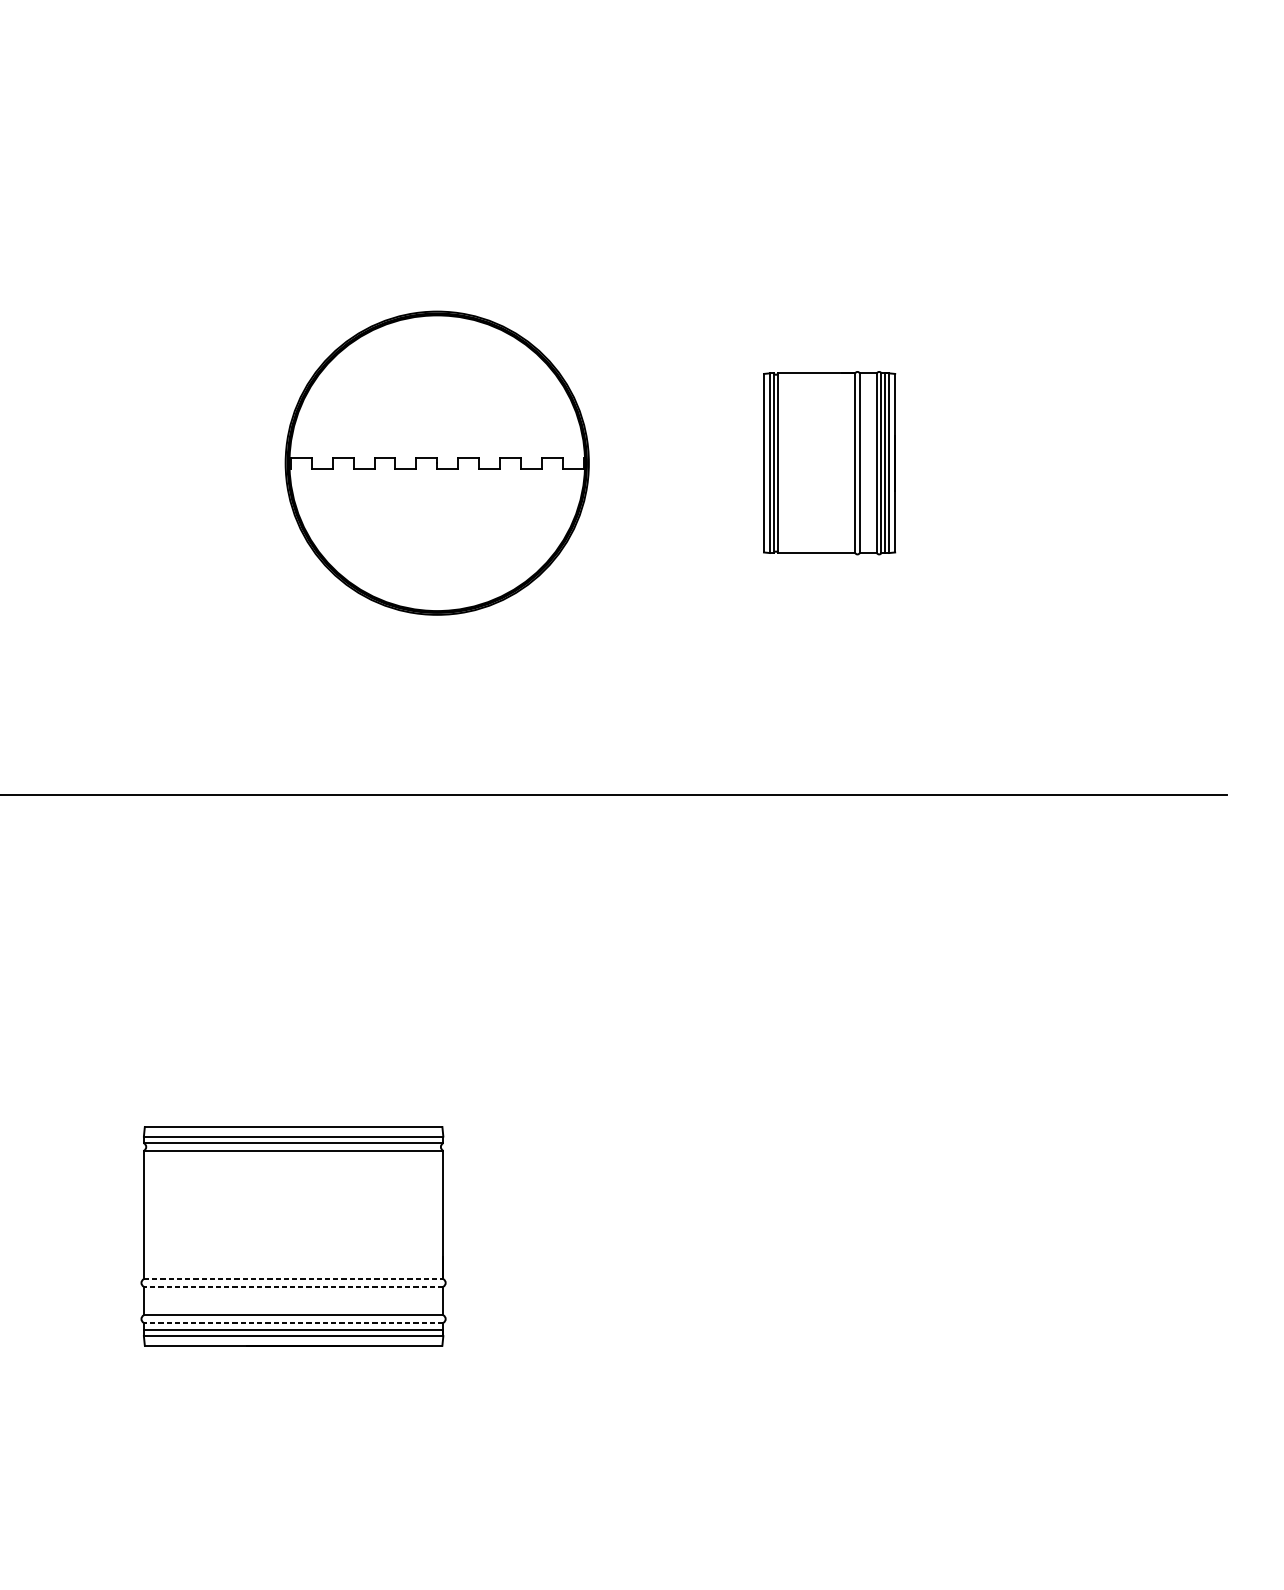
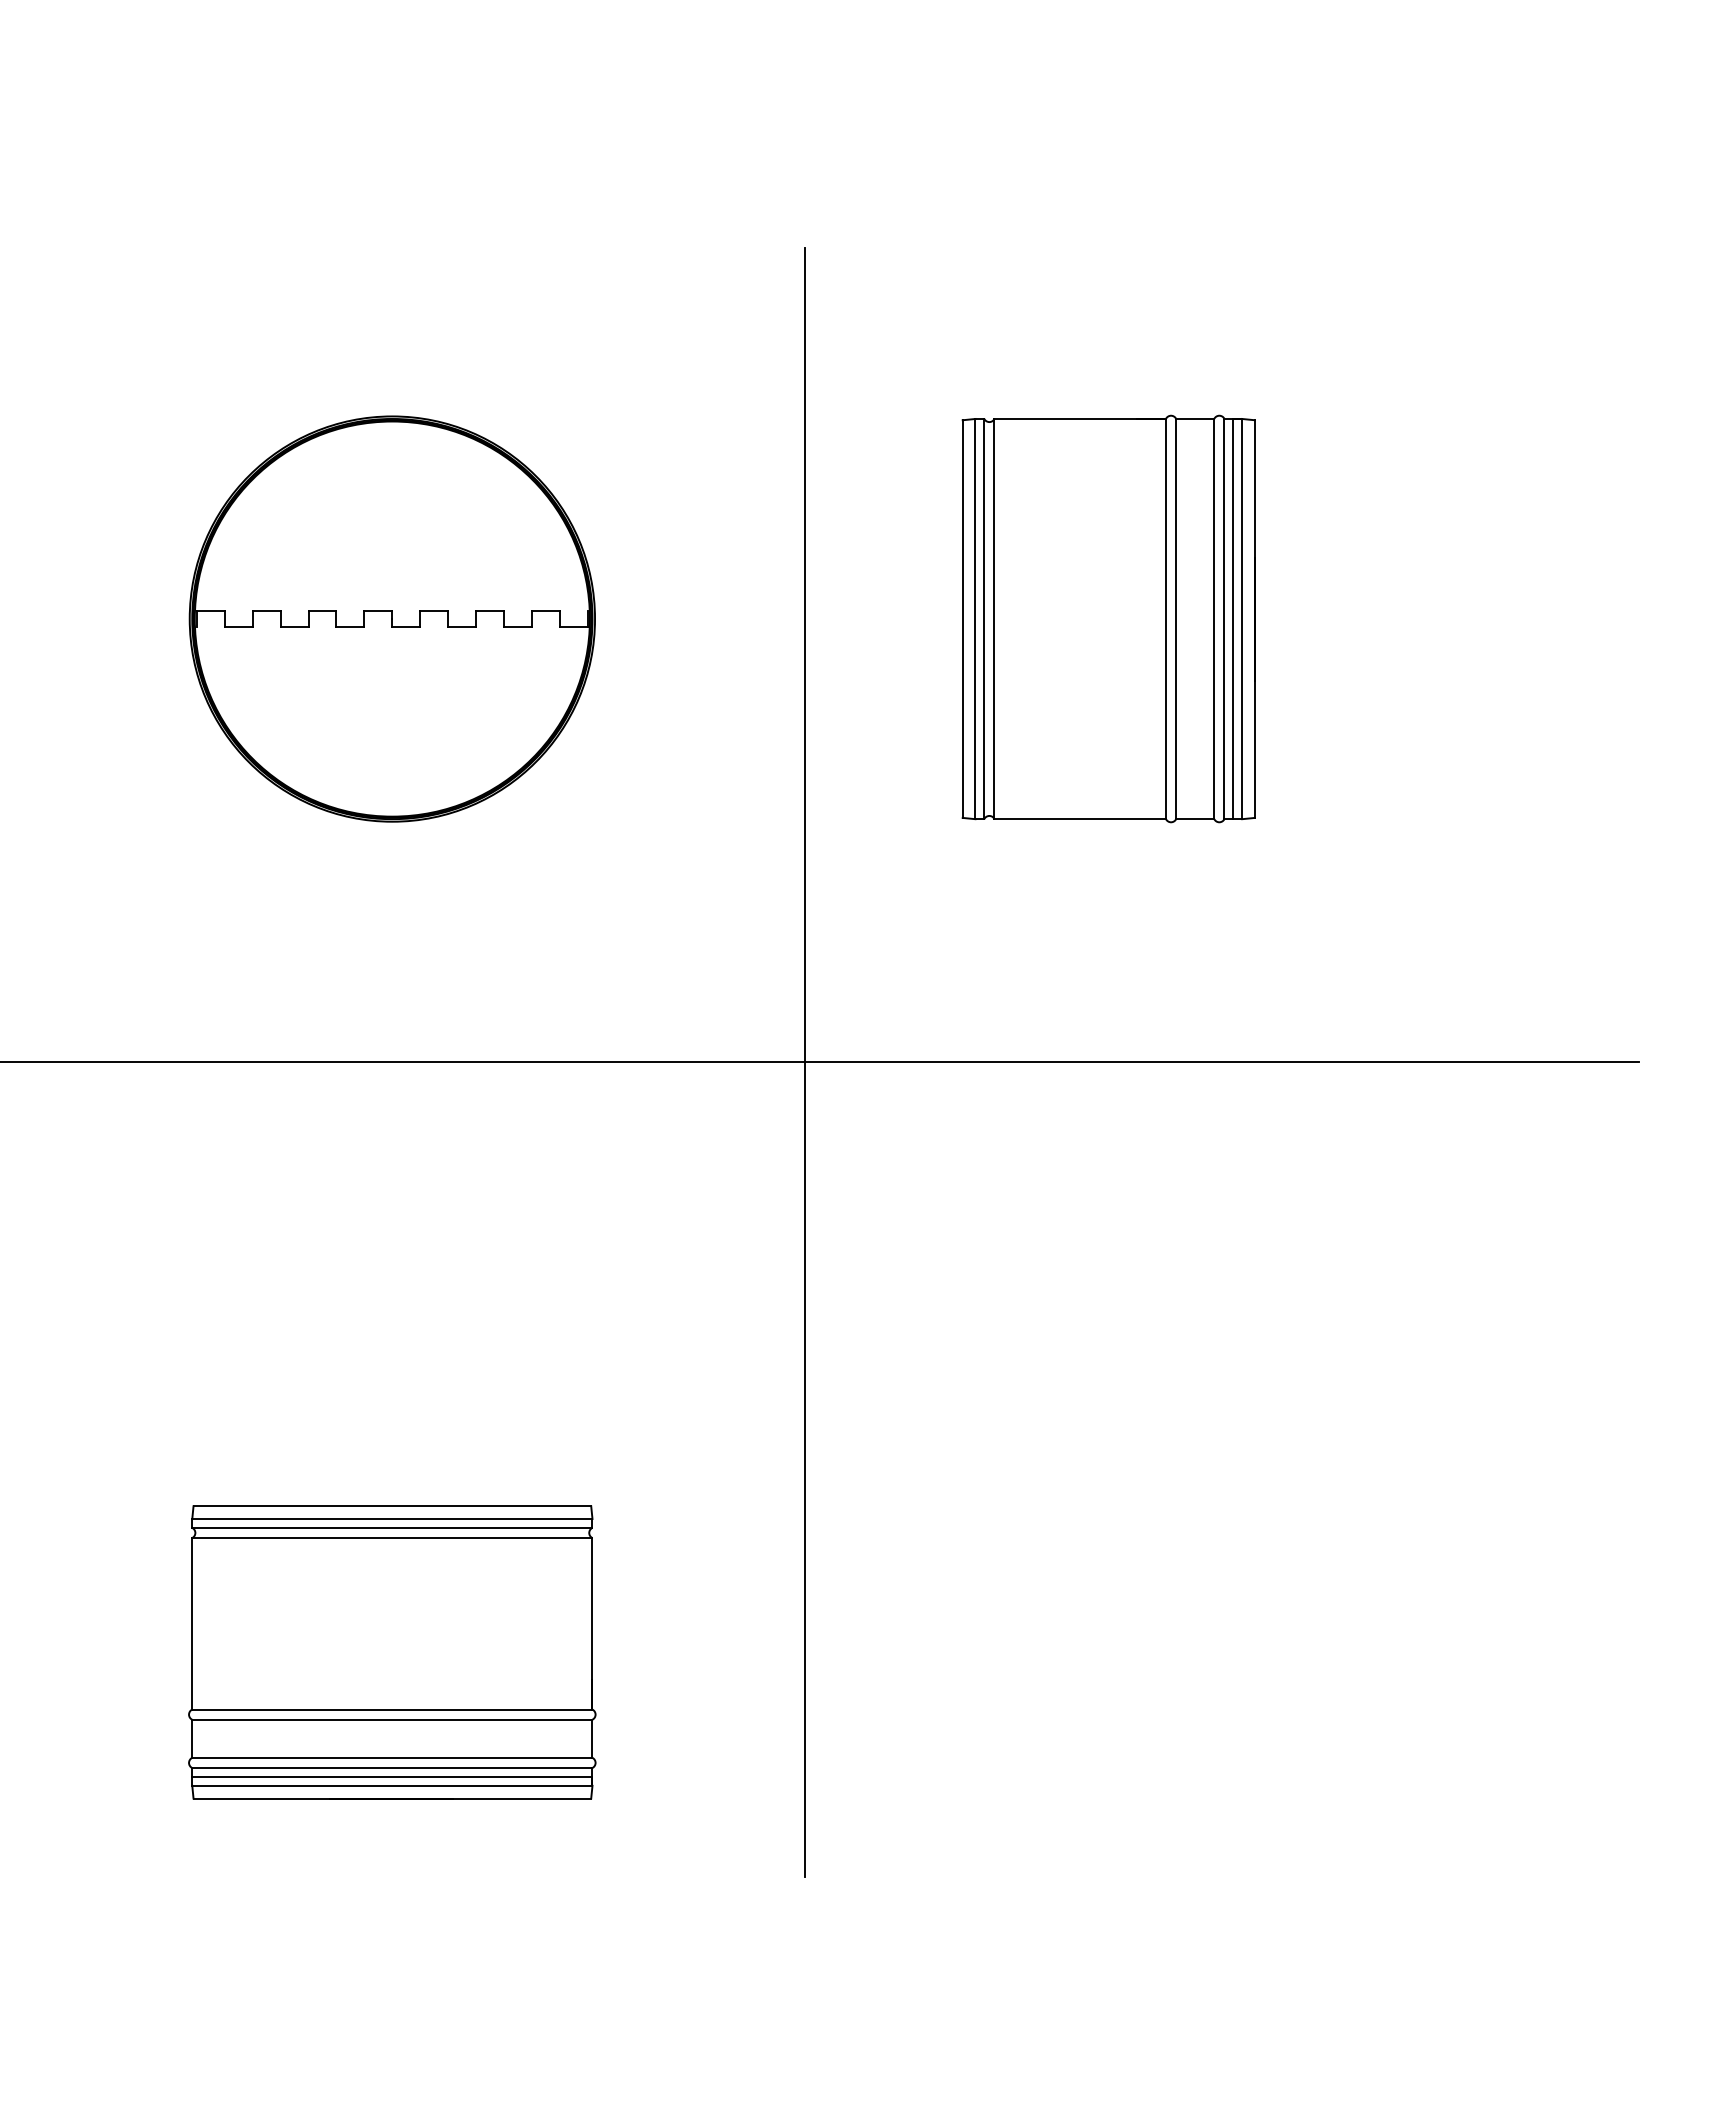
part: (436, 462) -> (391, 618), moved
part: (829, 462) -> (1108, 618), size x1.67
line: (601, 795) -> (804, 1062), added
line: (293, 1279) -> (392, 1709), dashed -> solid
line: (292, 1286) -> (391, 1719), dashed -> solid
line: (292, 1323) -> (391, 1768), dashed -> solid

